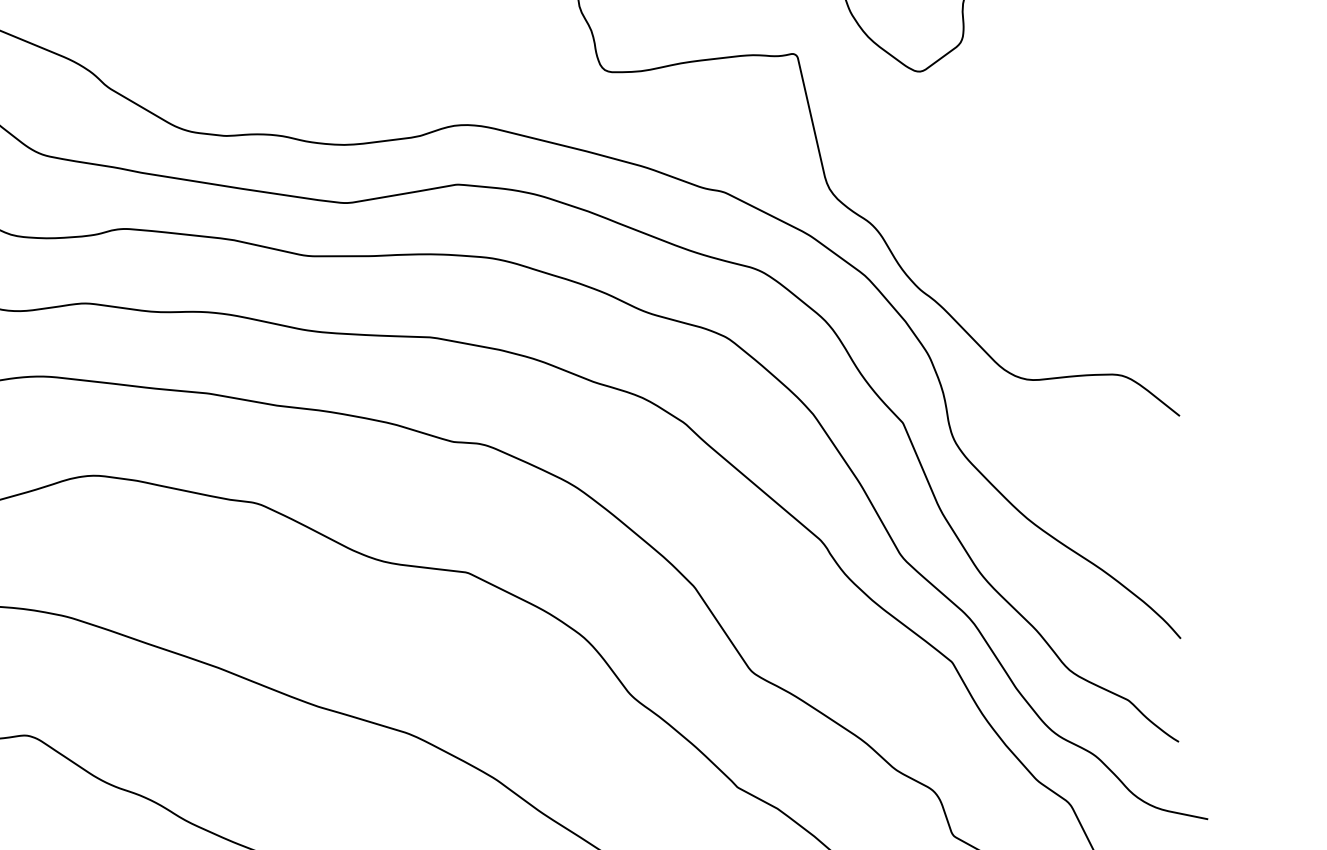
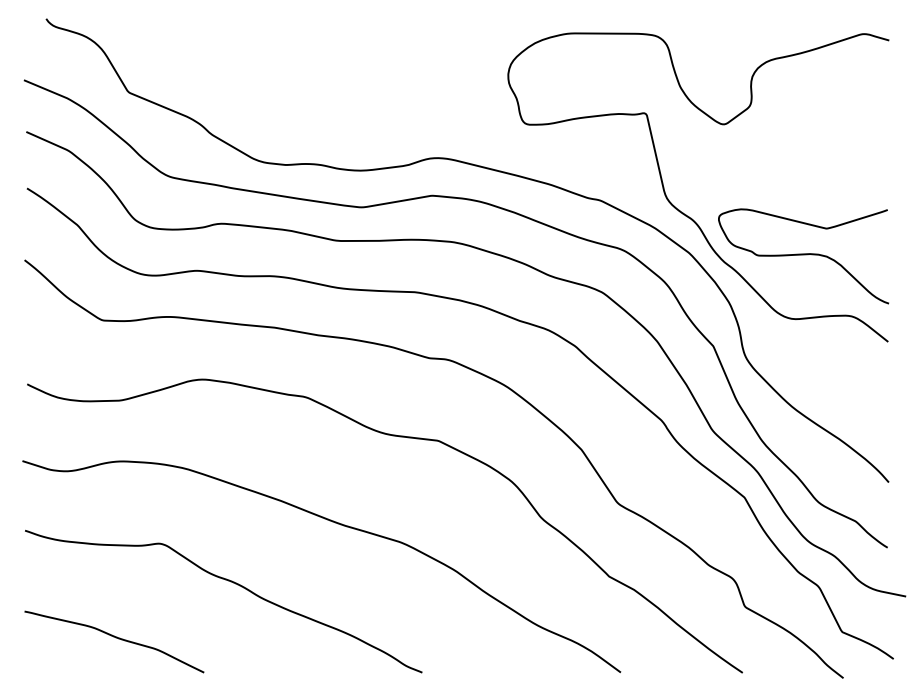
curve: (1045, 279) -> (803, 255), added

